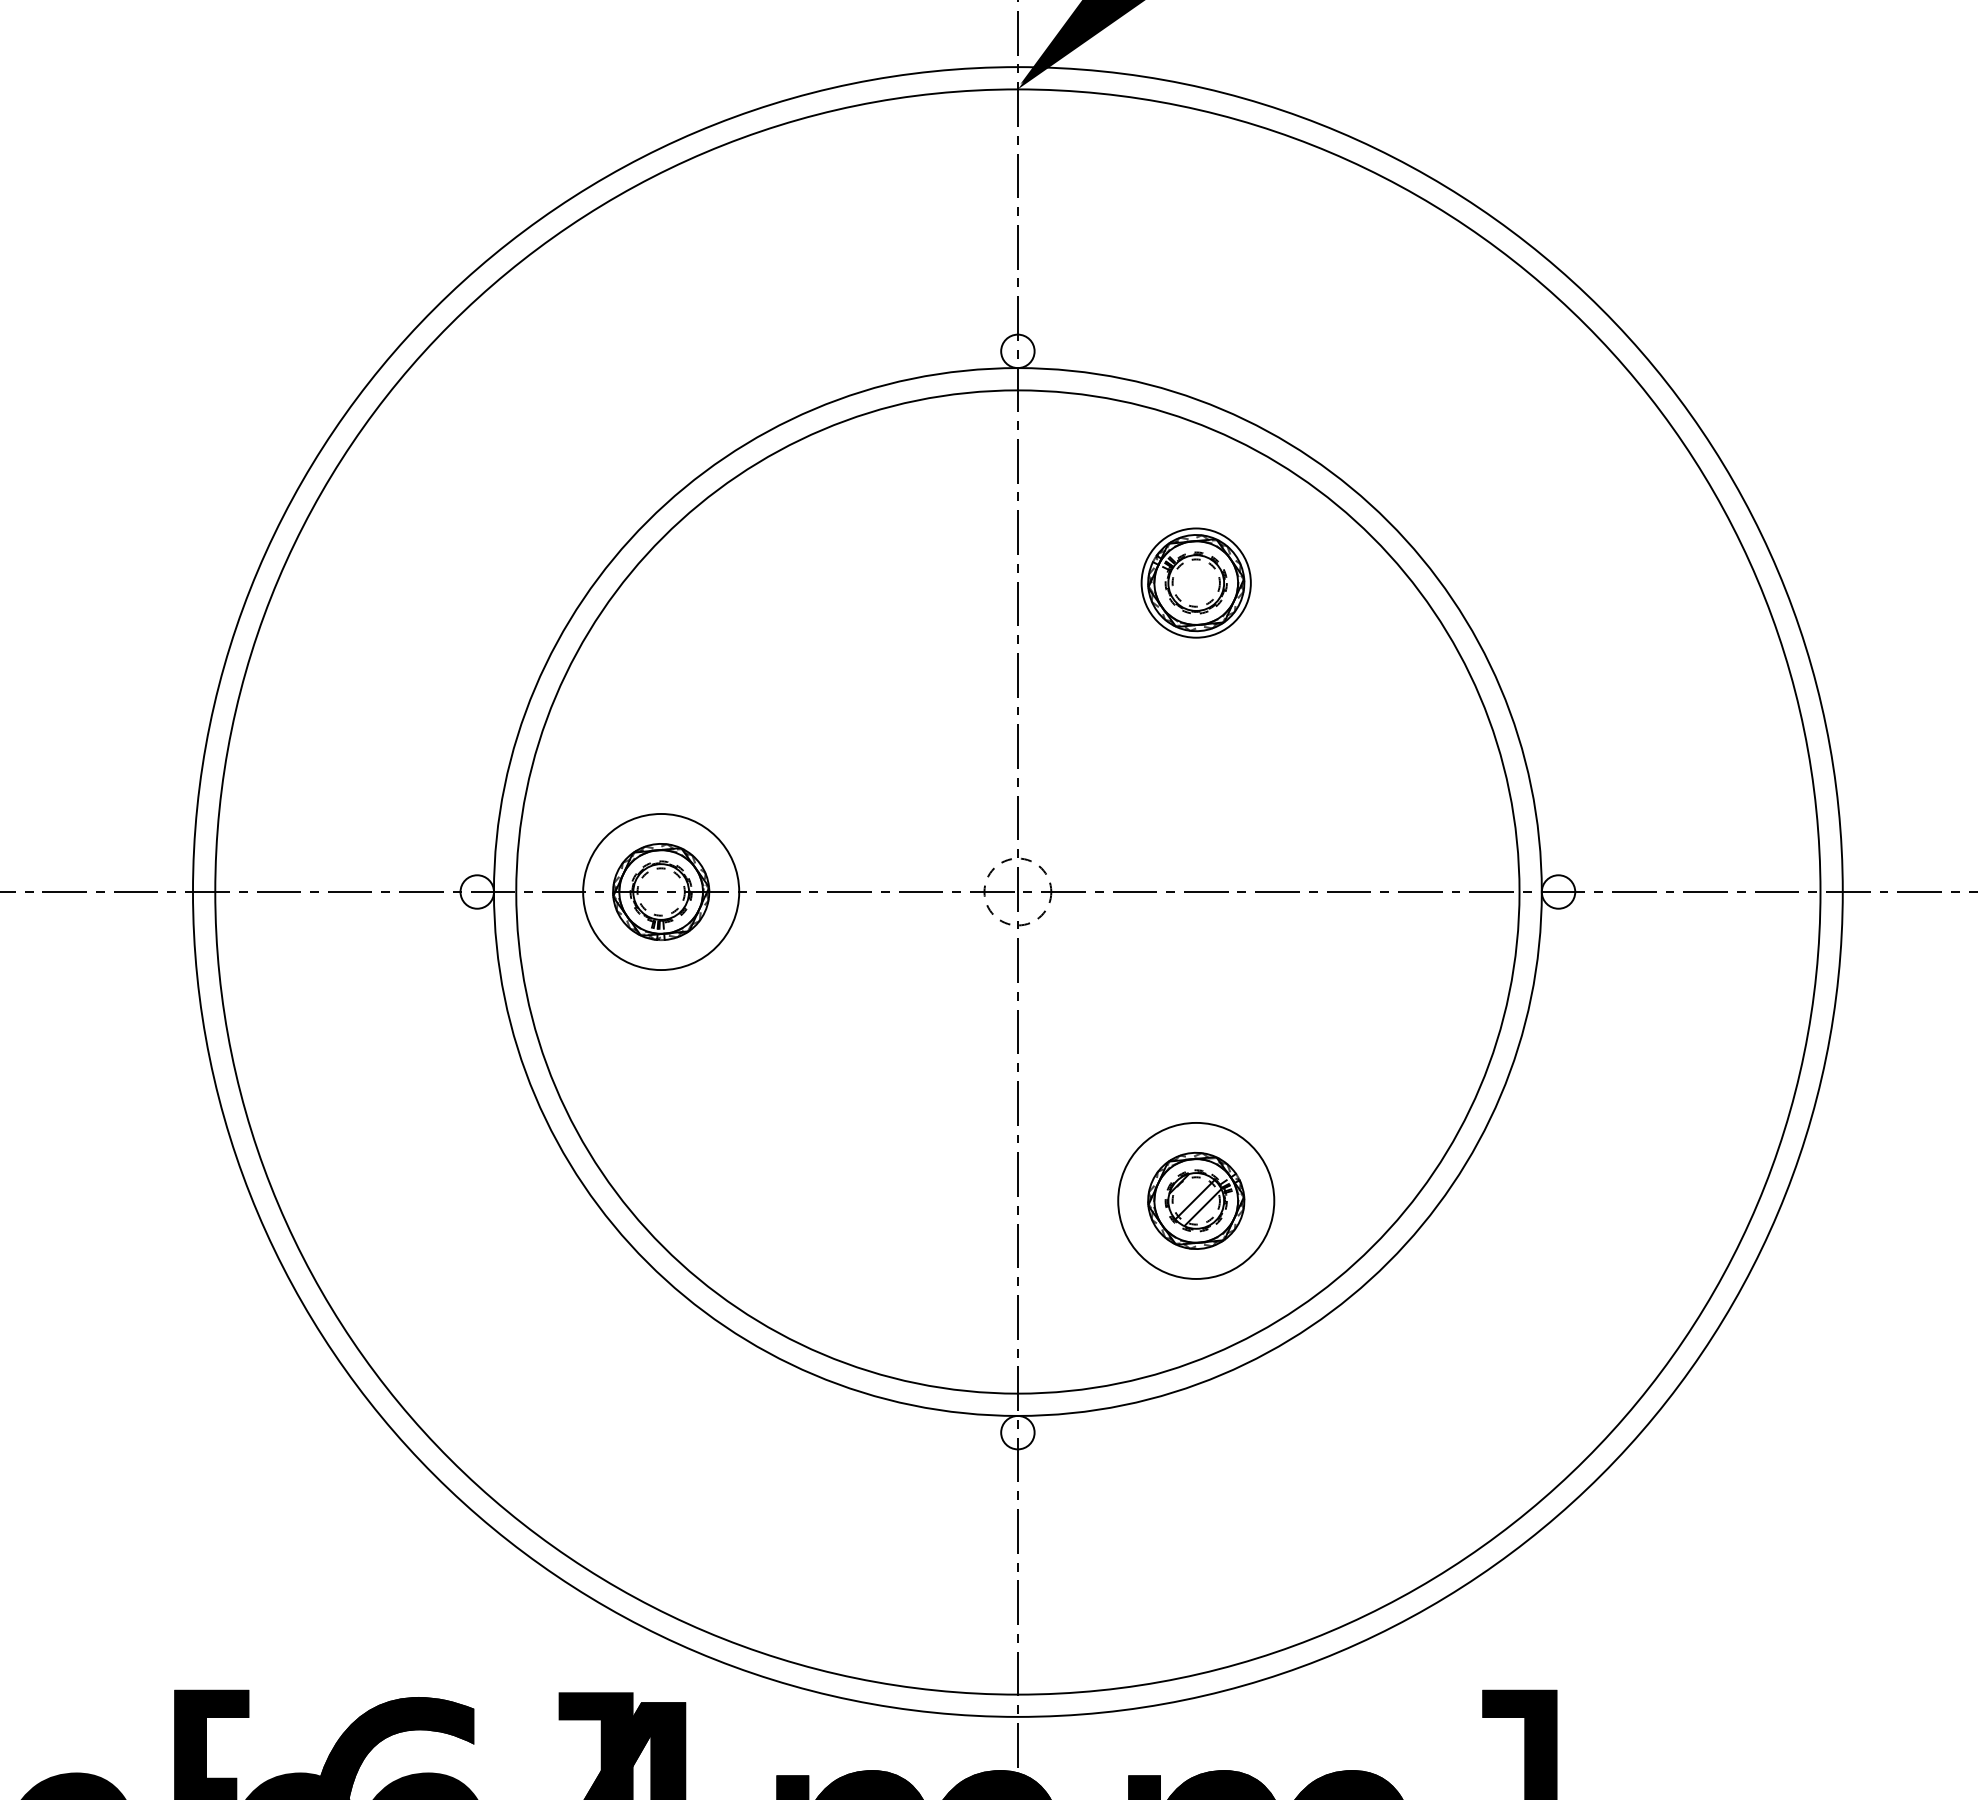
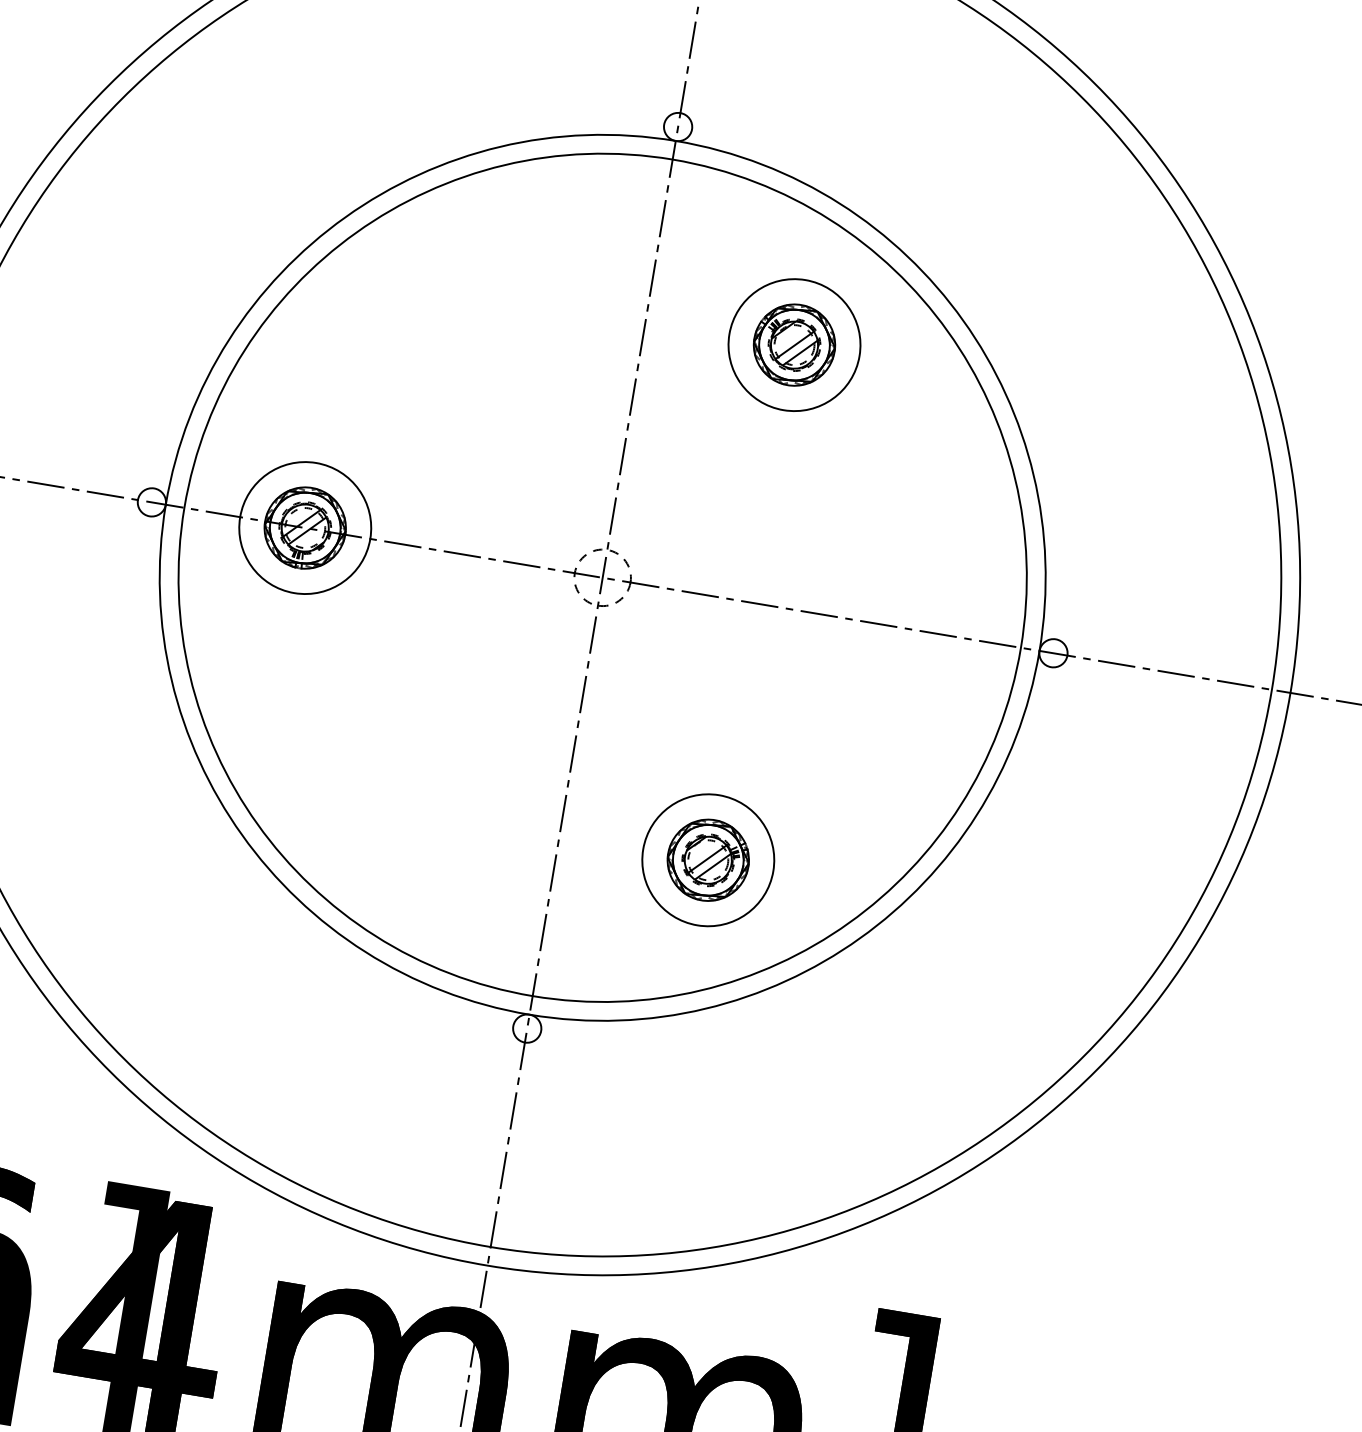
hatch: (1195, 582) -> (793, 344), added
circle: (1196, 583) -> (794, 345), size x1.43
hatch: (661, 892) -> (305, 528), added

